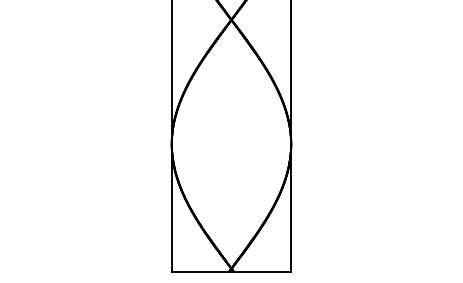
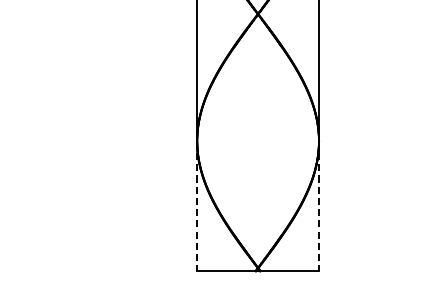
line: (171, 208) -> (196, 206), solid -> dashed
line: (291, 208) -> (319, 206), solid -> dashed

